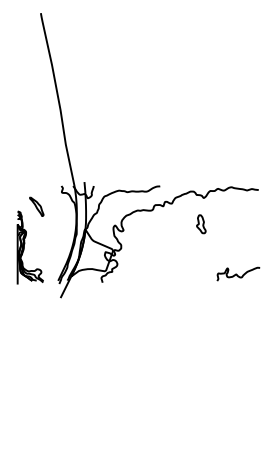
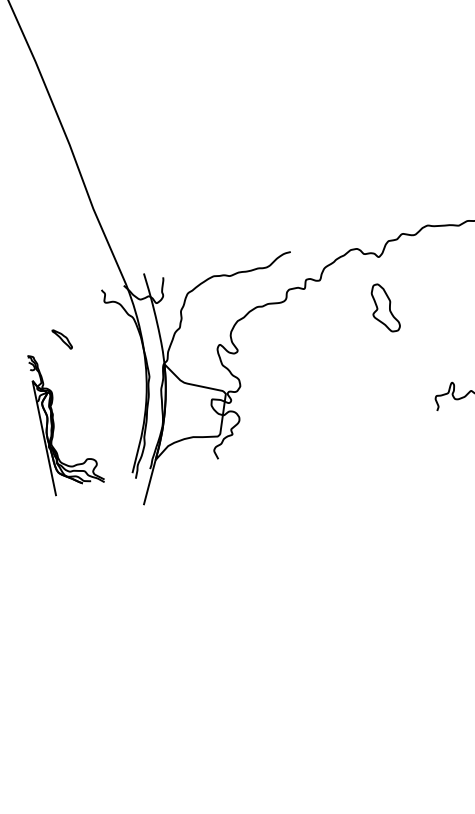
part: (36, 206) -> (61, 339), size x0.6
part: (201, 224) -> (384, 308), size x1.4

